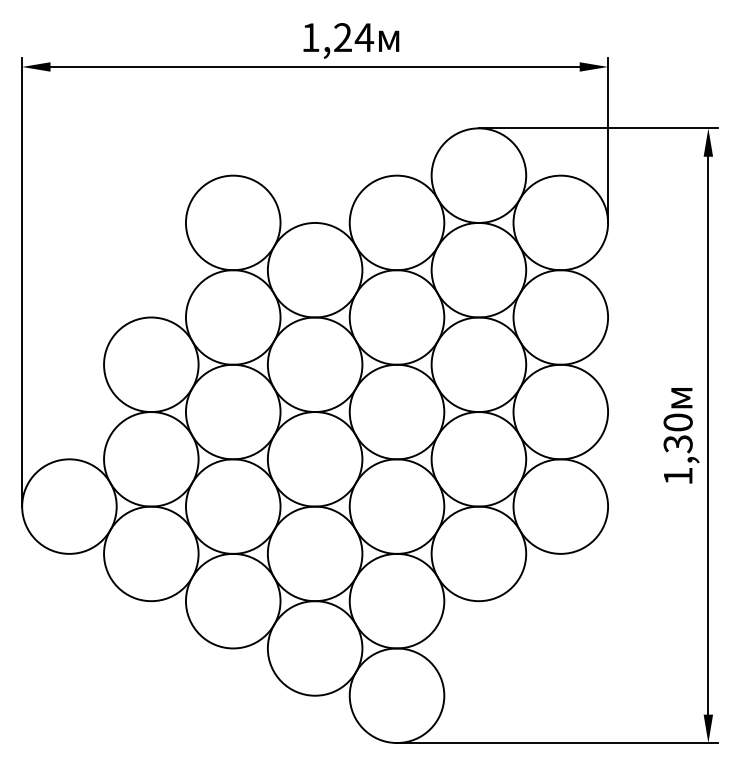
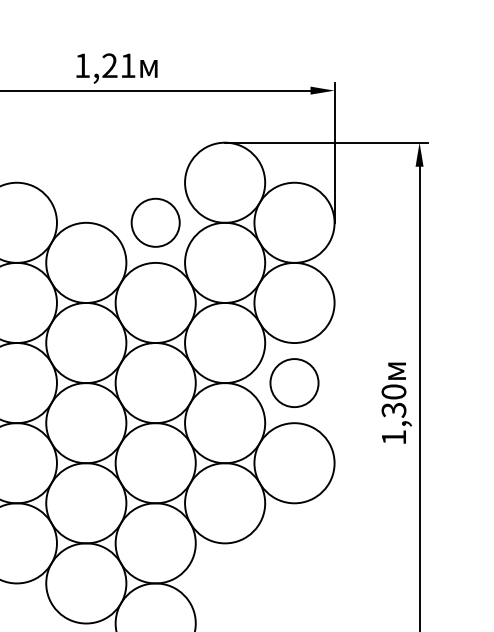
text: (364, 37) -> (128, 65), 1,24 -> 1,21
circle: (396, 222) -> (155, 222), size x0.6
circle: (560, 411) -> (294, 382), size x0.6

